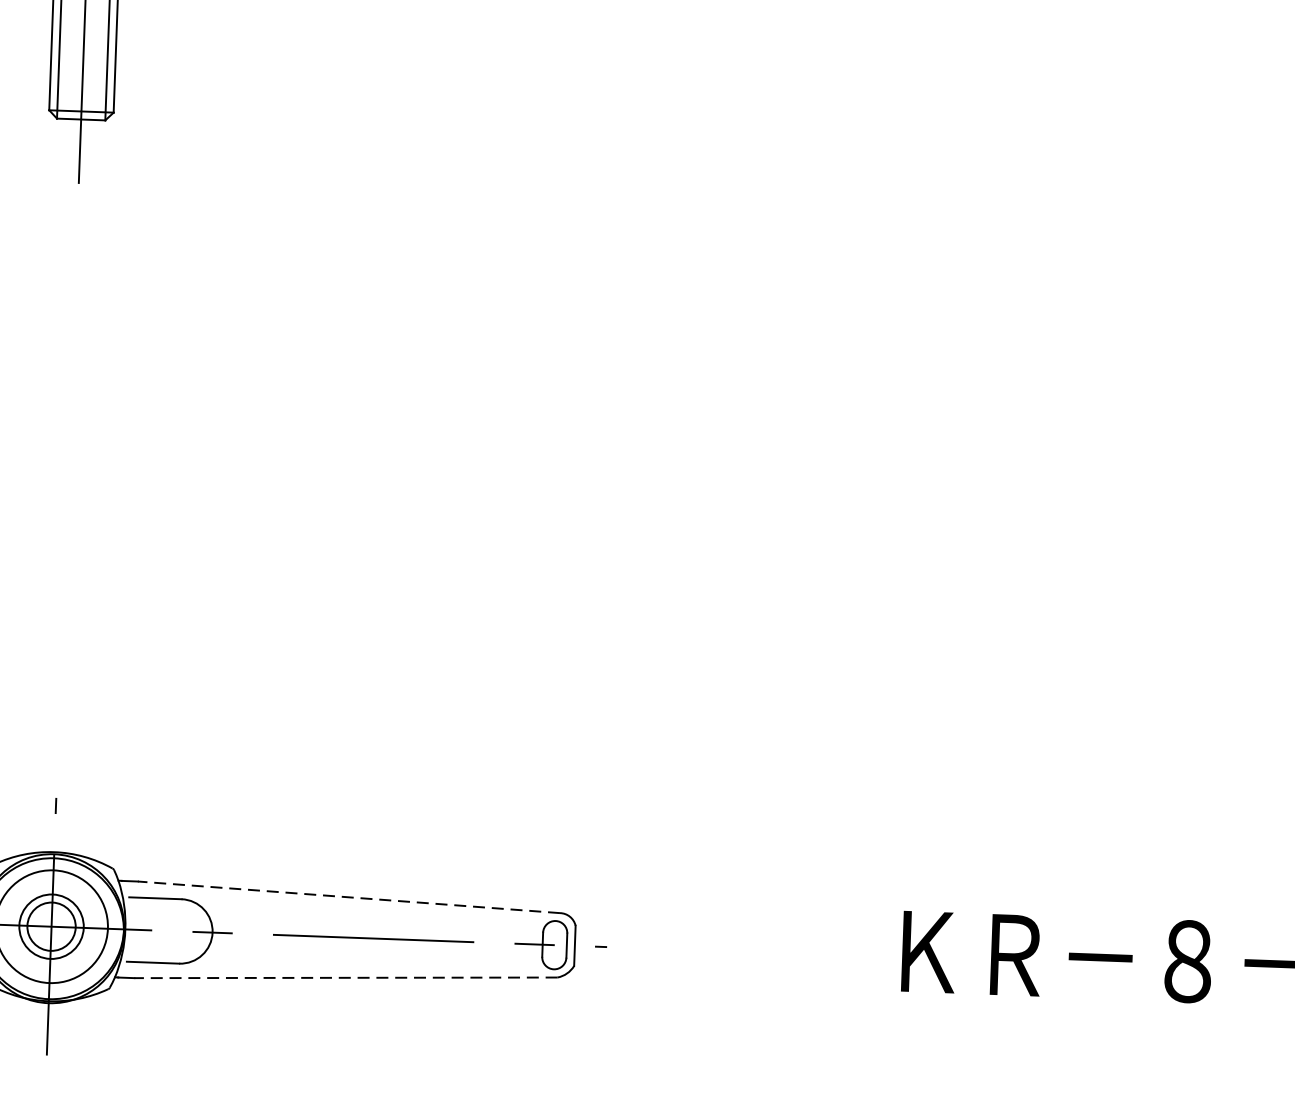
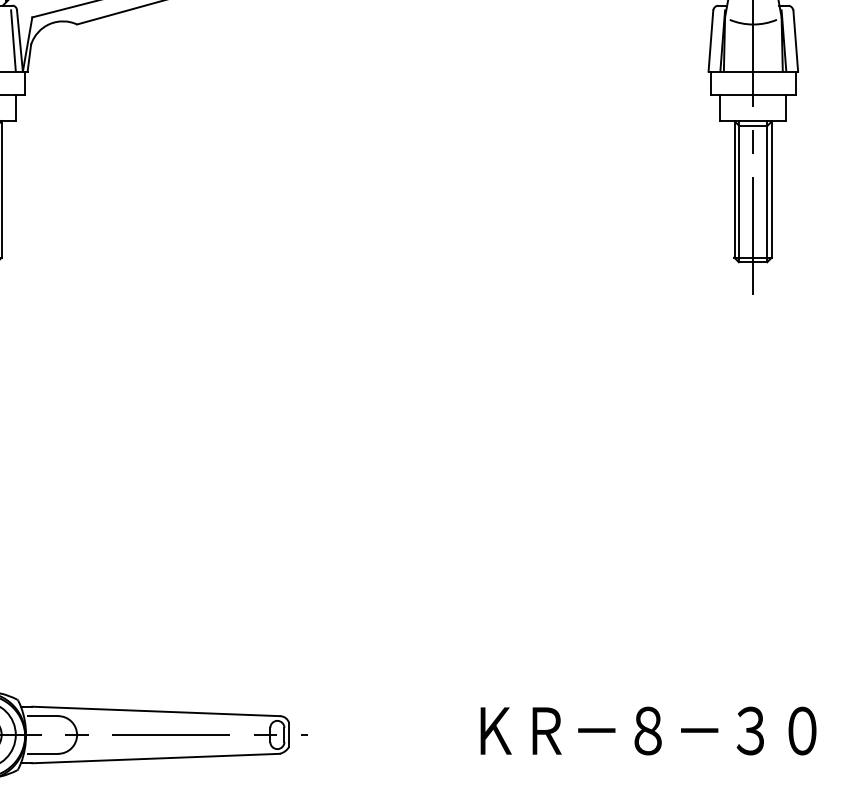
line: (349, 897) -> (156, 711), dashed -> solid
line: (346, 977) -> (156, 758), dashed -> solid

